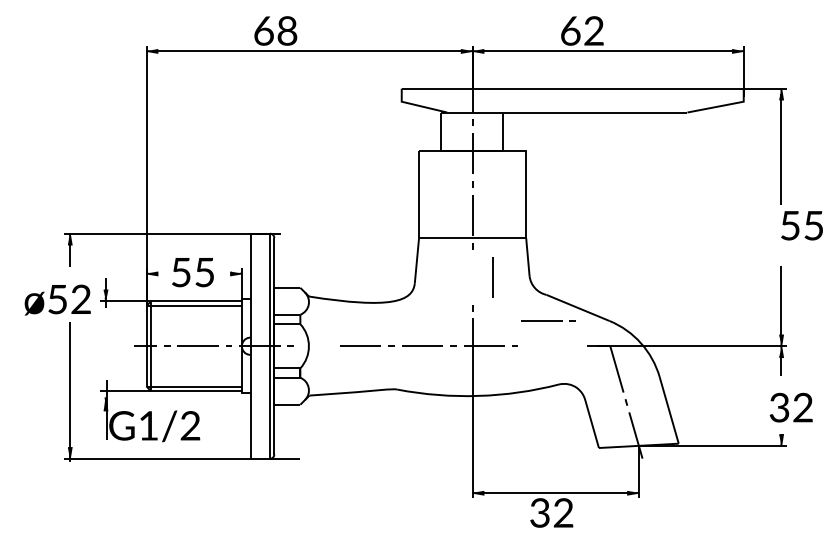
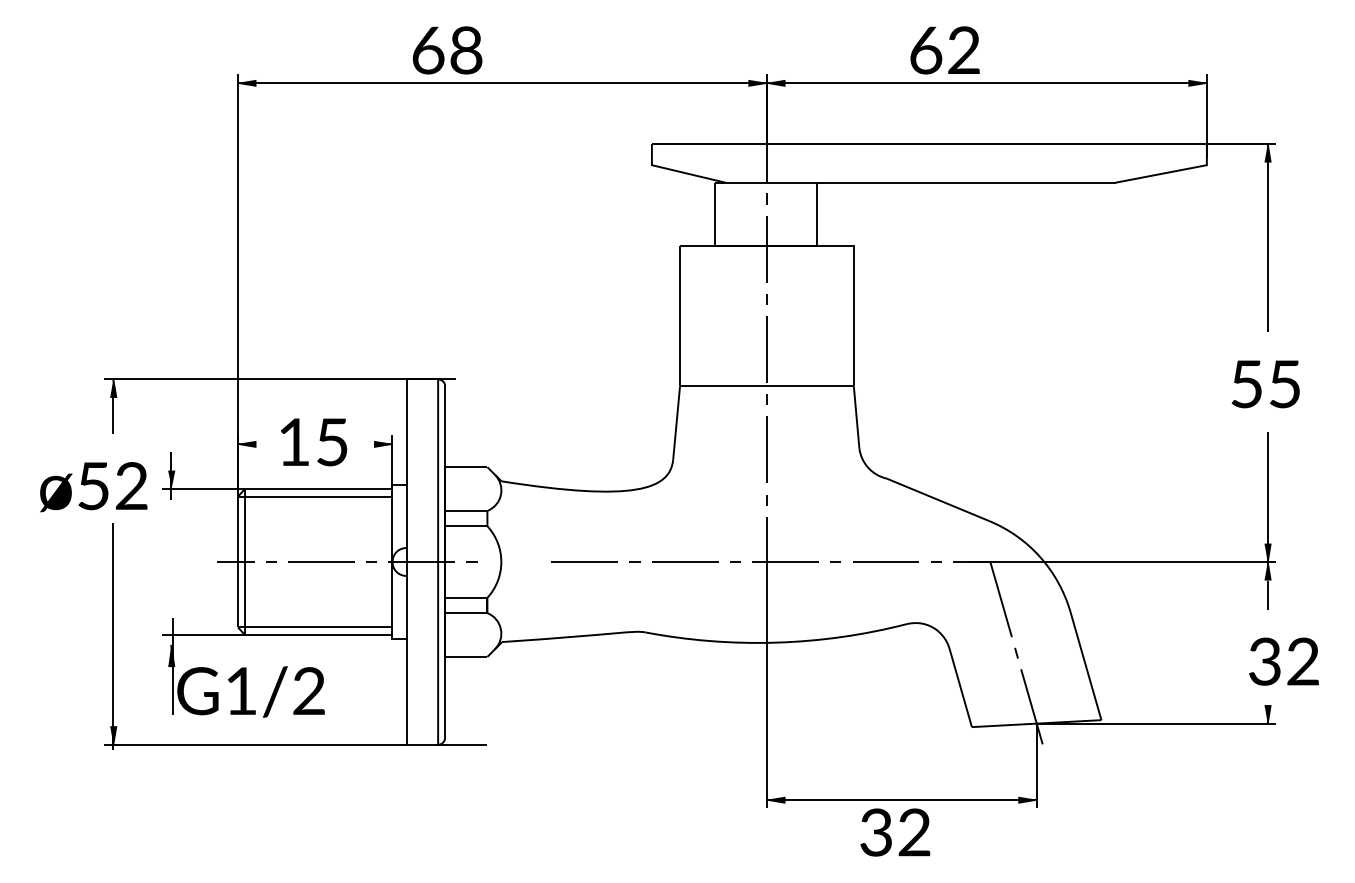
text: (801, 225) -> (1264, 383), moved
text: (181, 272) -> (294, 442), 55 -> 15
line: (492, 277) -> (766, 450), moved
line: (548, 320) -> (896, 560), moved

